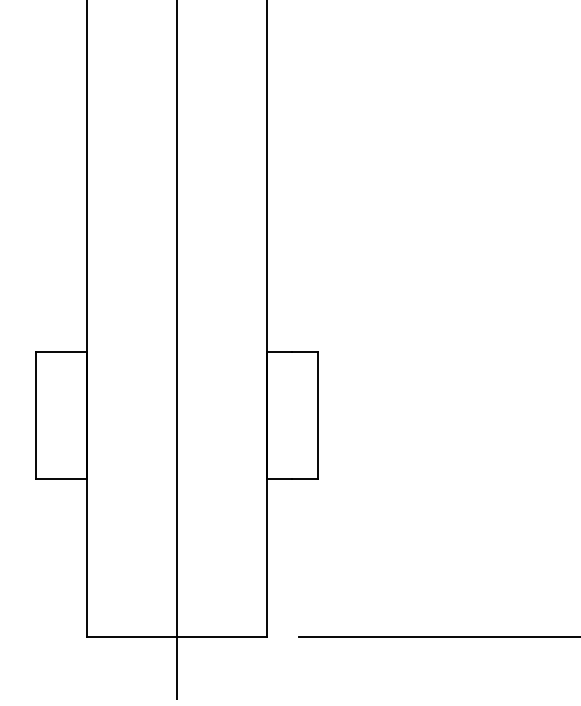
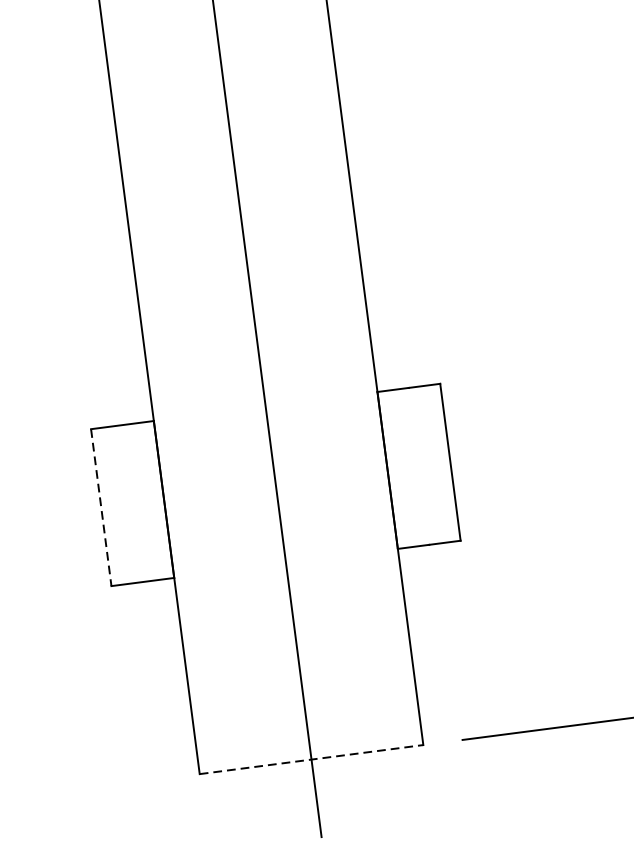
line: (36, 416) -> (101, 508), solid -> dashed
line: (177, 637) -> (312, 760), solid -> dashed

